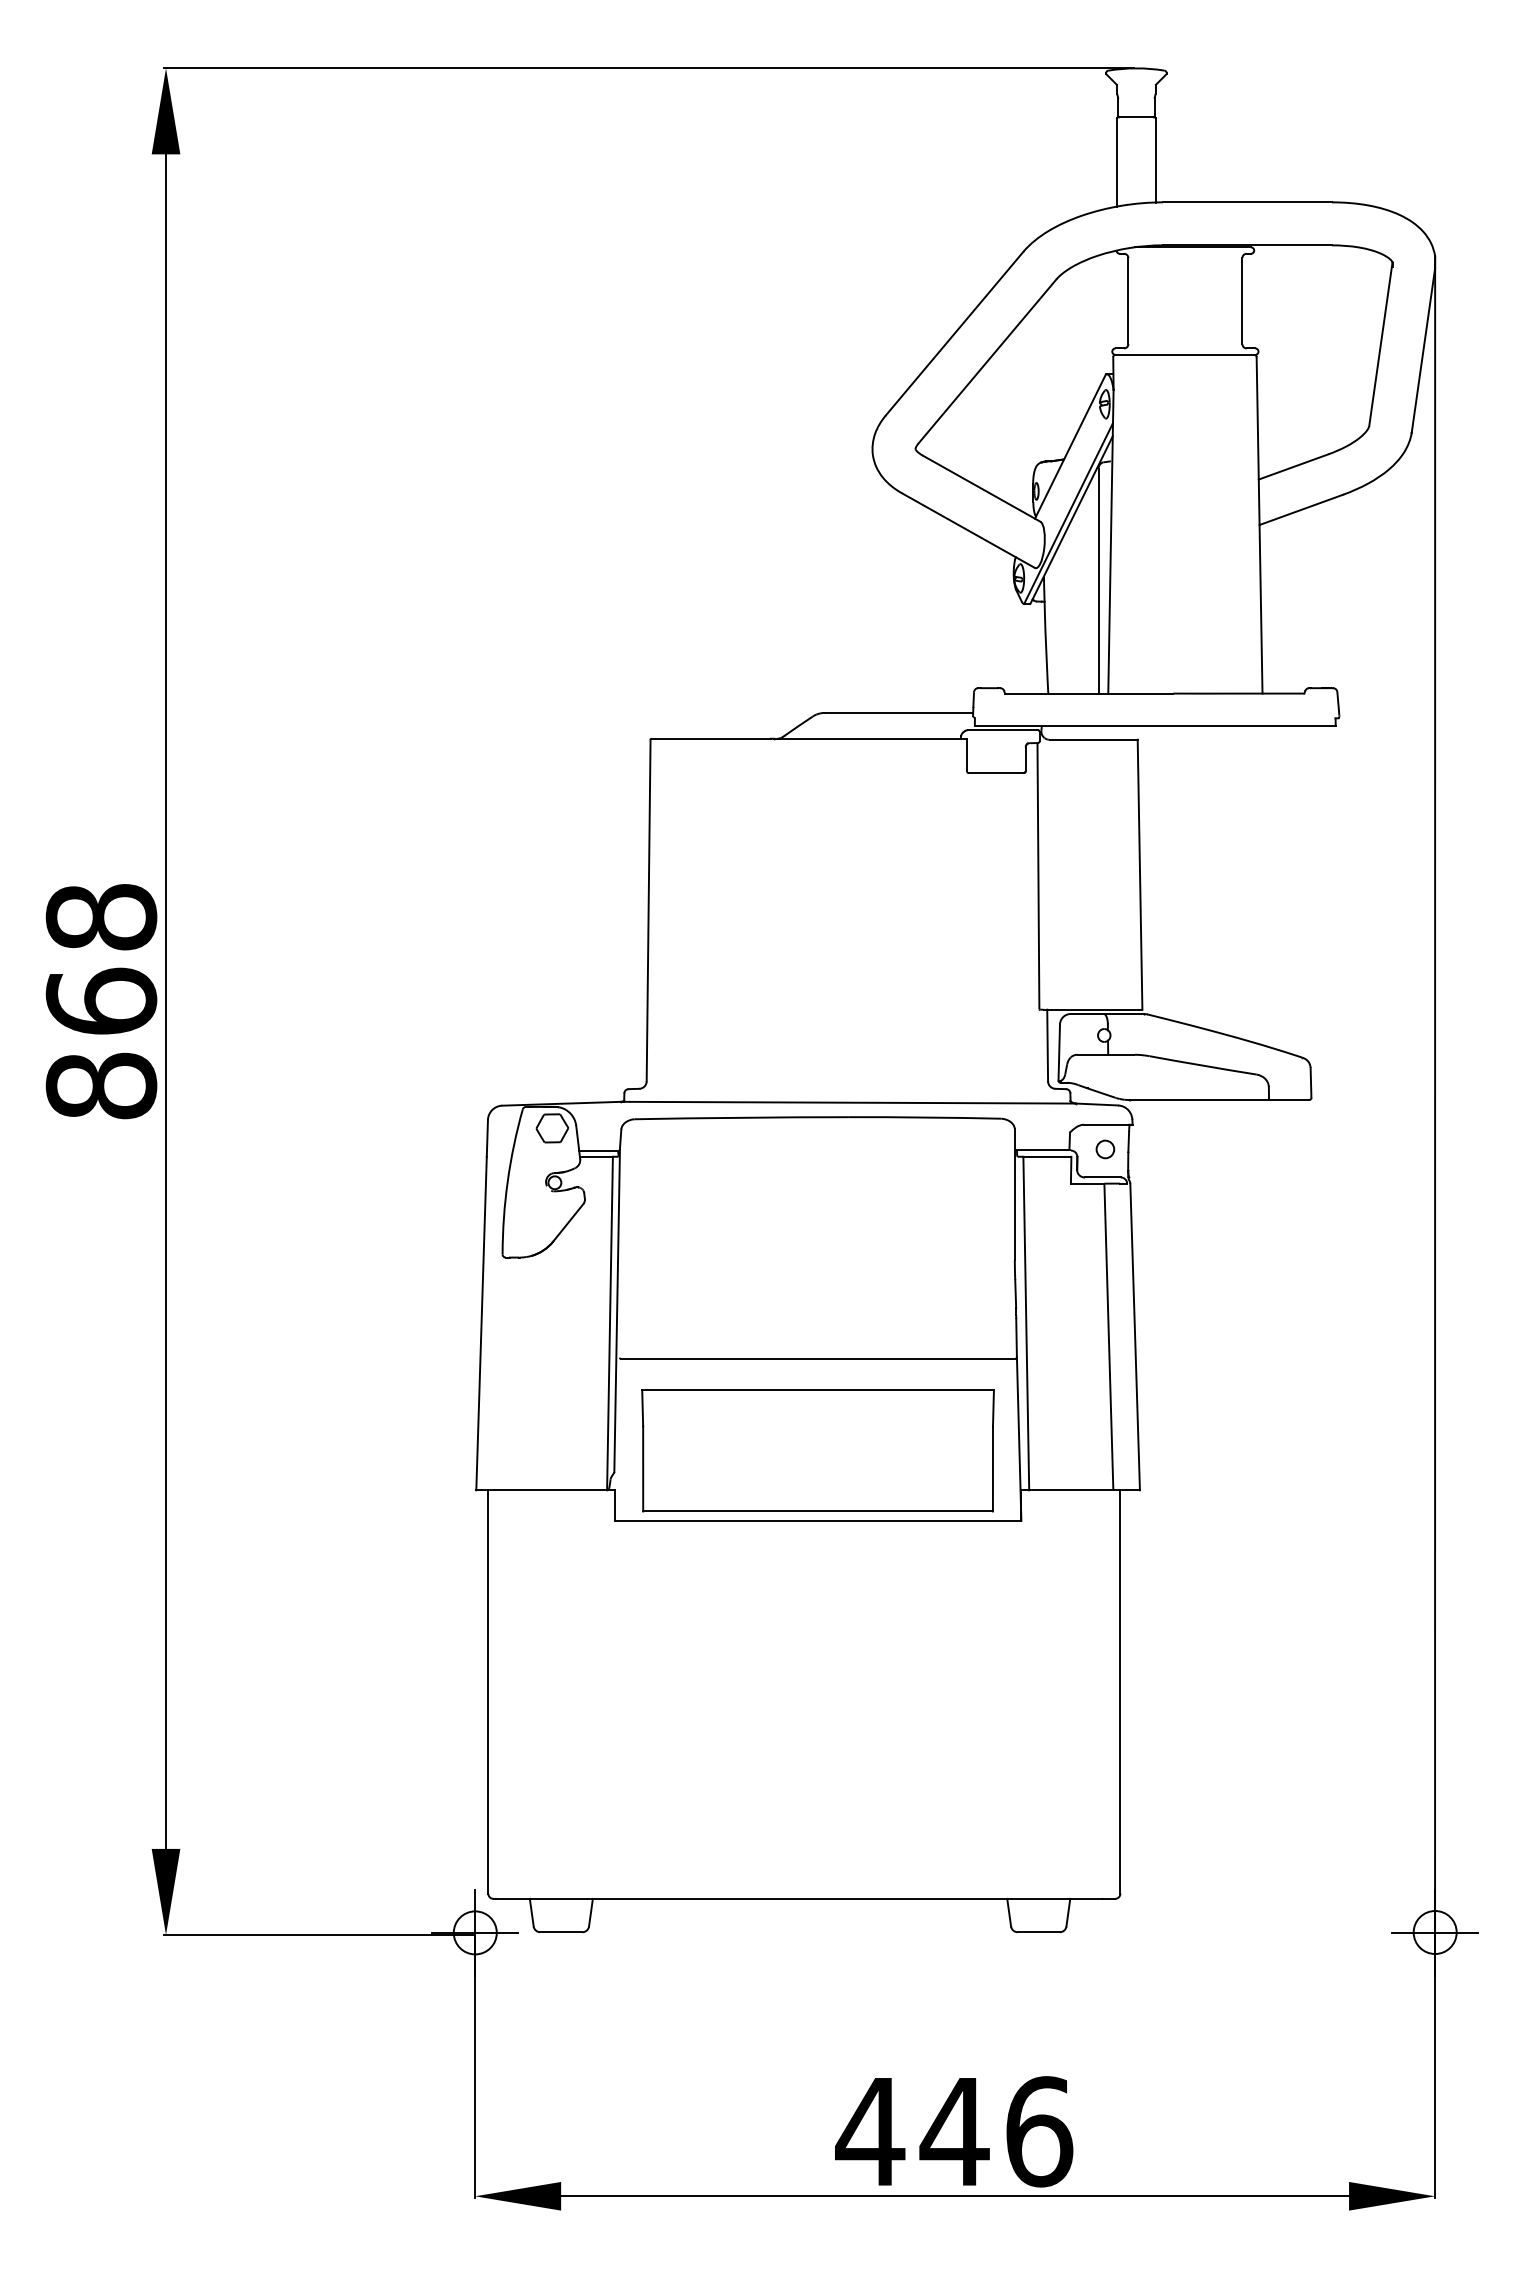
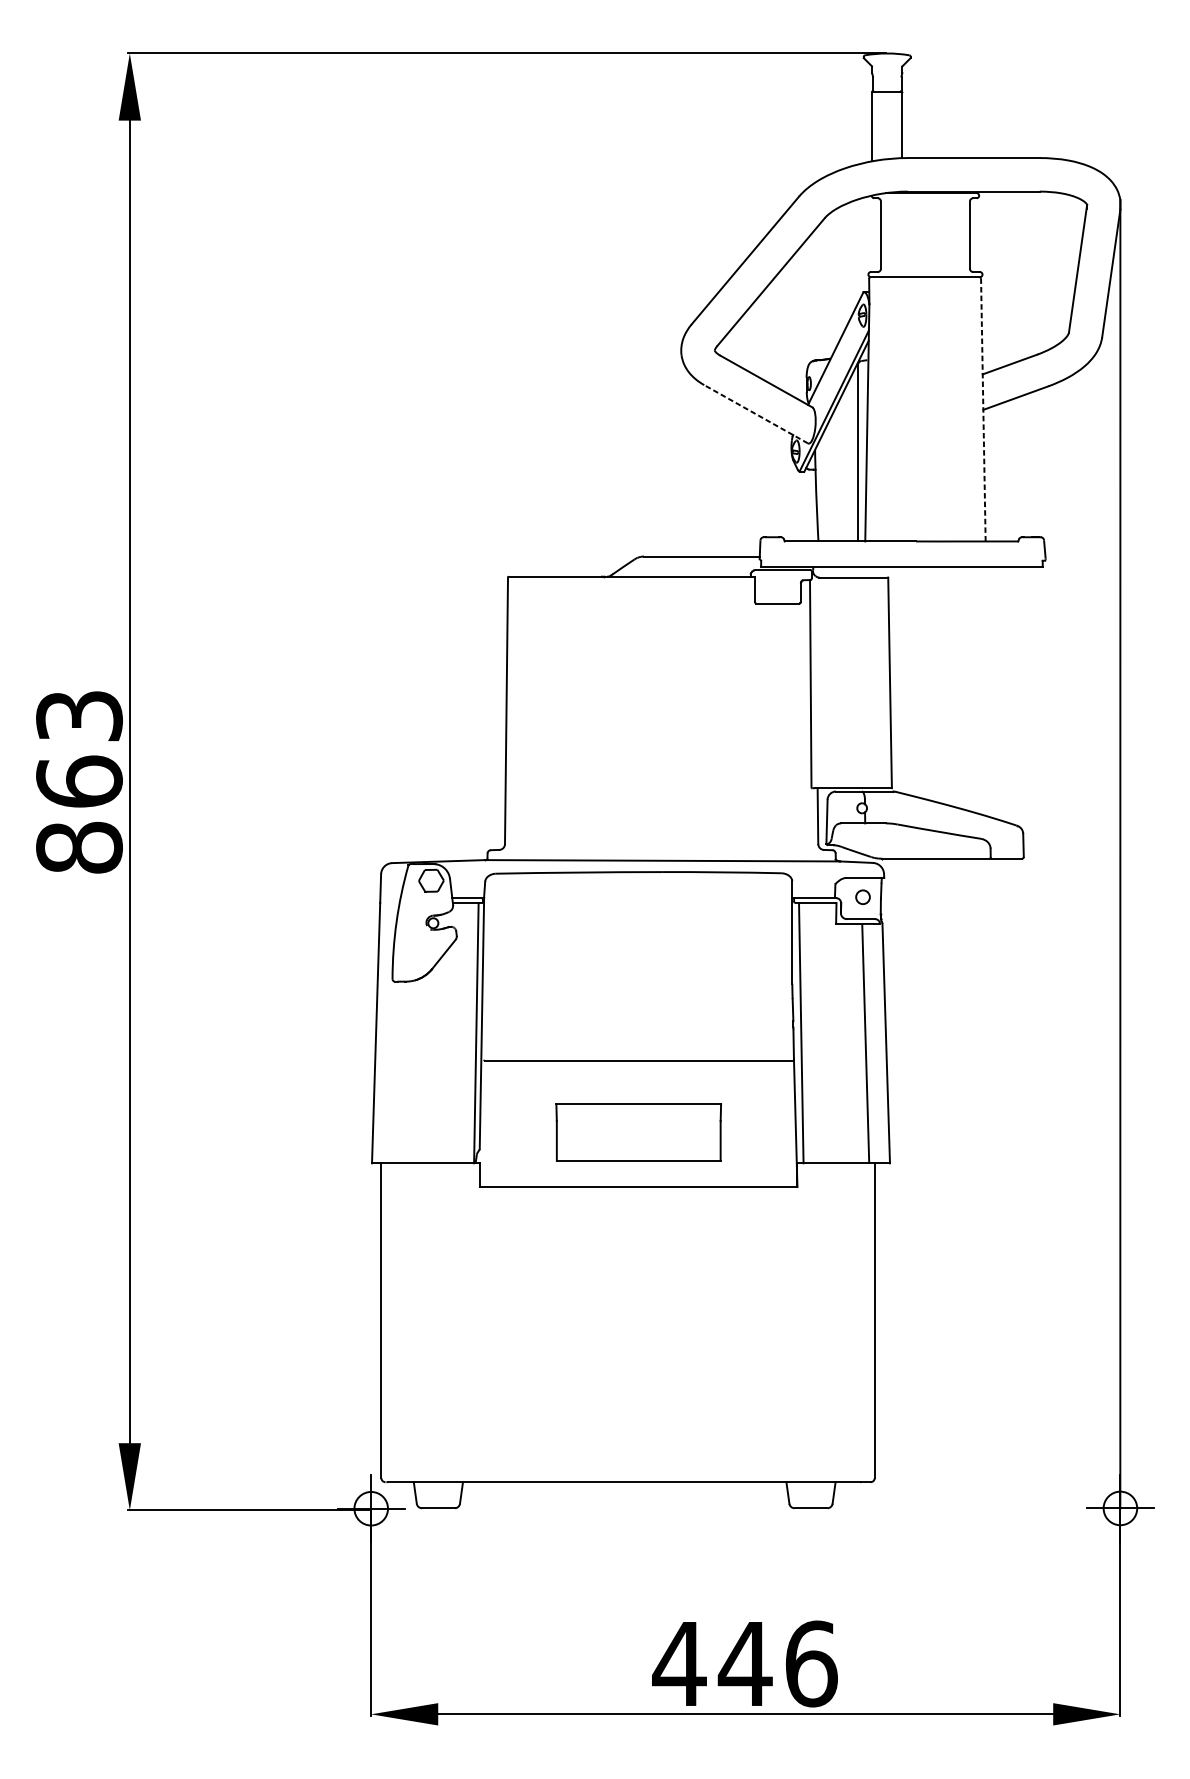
line: (1259, 524) -> (983, 409), solid -> dashed
line: (967, 530) -> (755, 414), solid -> dashed
text: (101, 917) -> (79, 716), 868 -> 863
part: (817, 1450) -> (638, 1132), size x0.6

